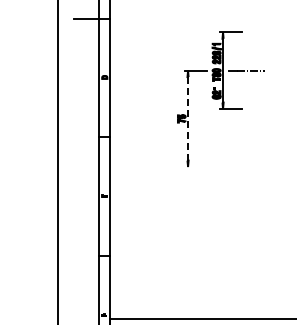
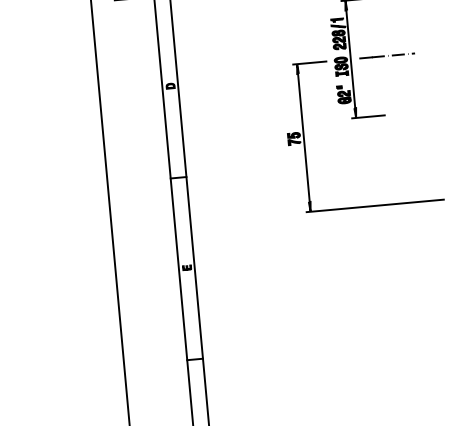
line: (188, 118) -> (304, 137), dashed -> solid
line: (230, 167) -> (375, 206), added

